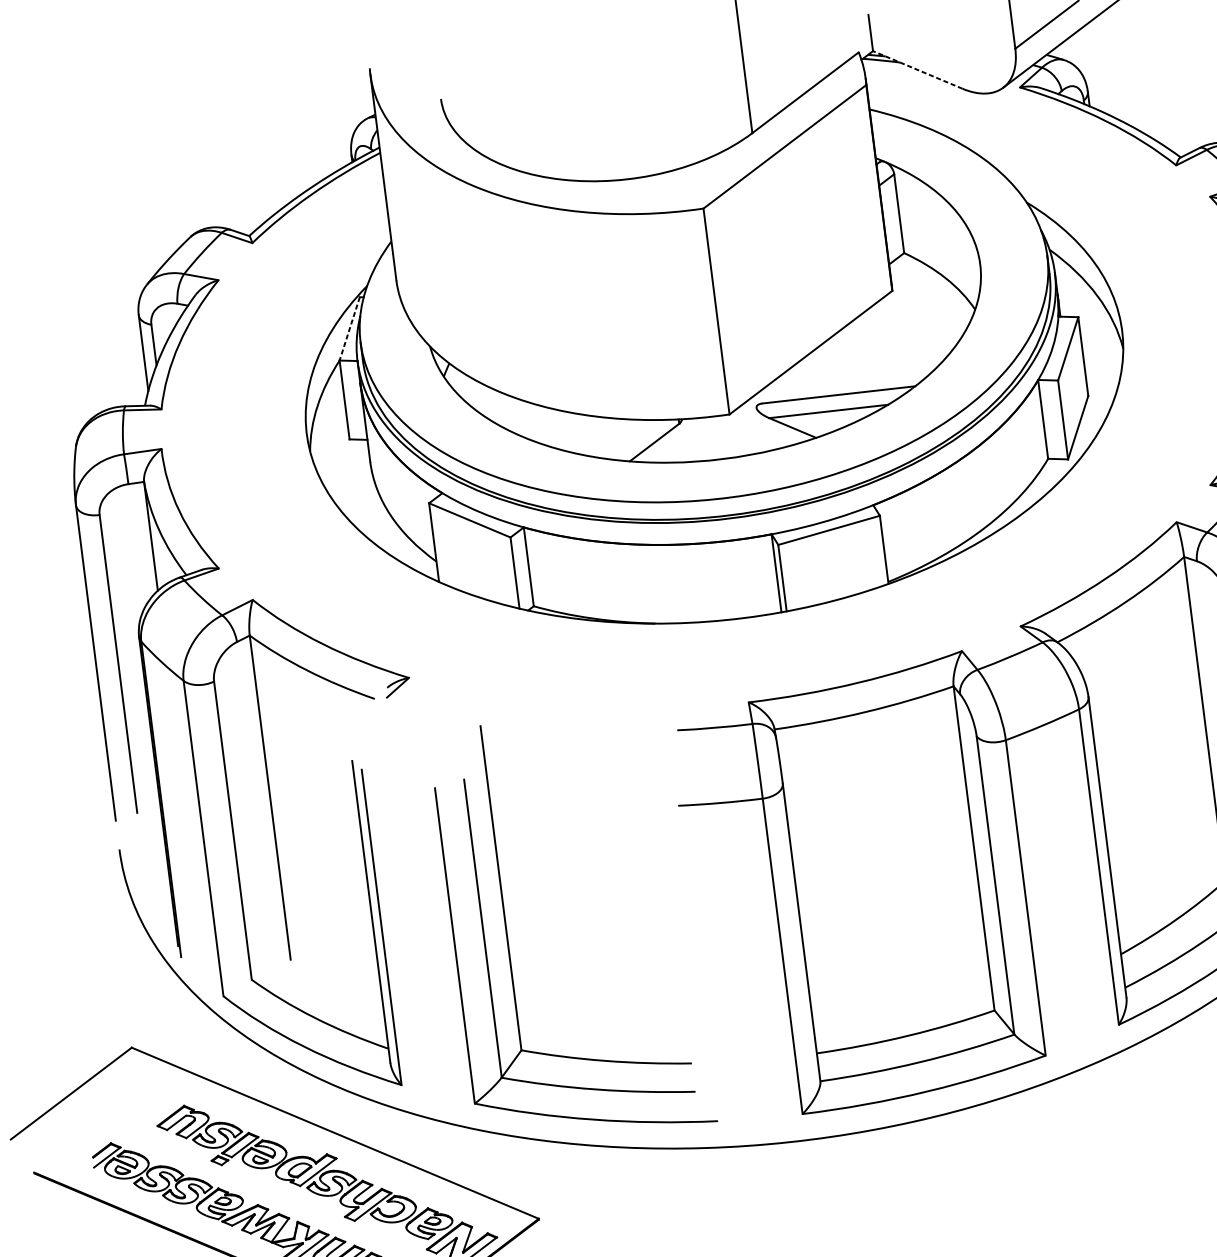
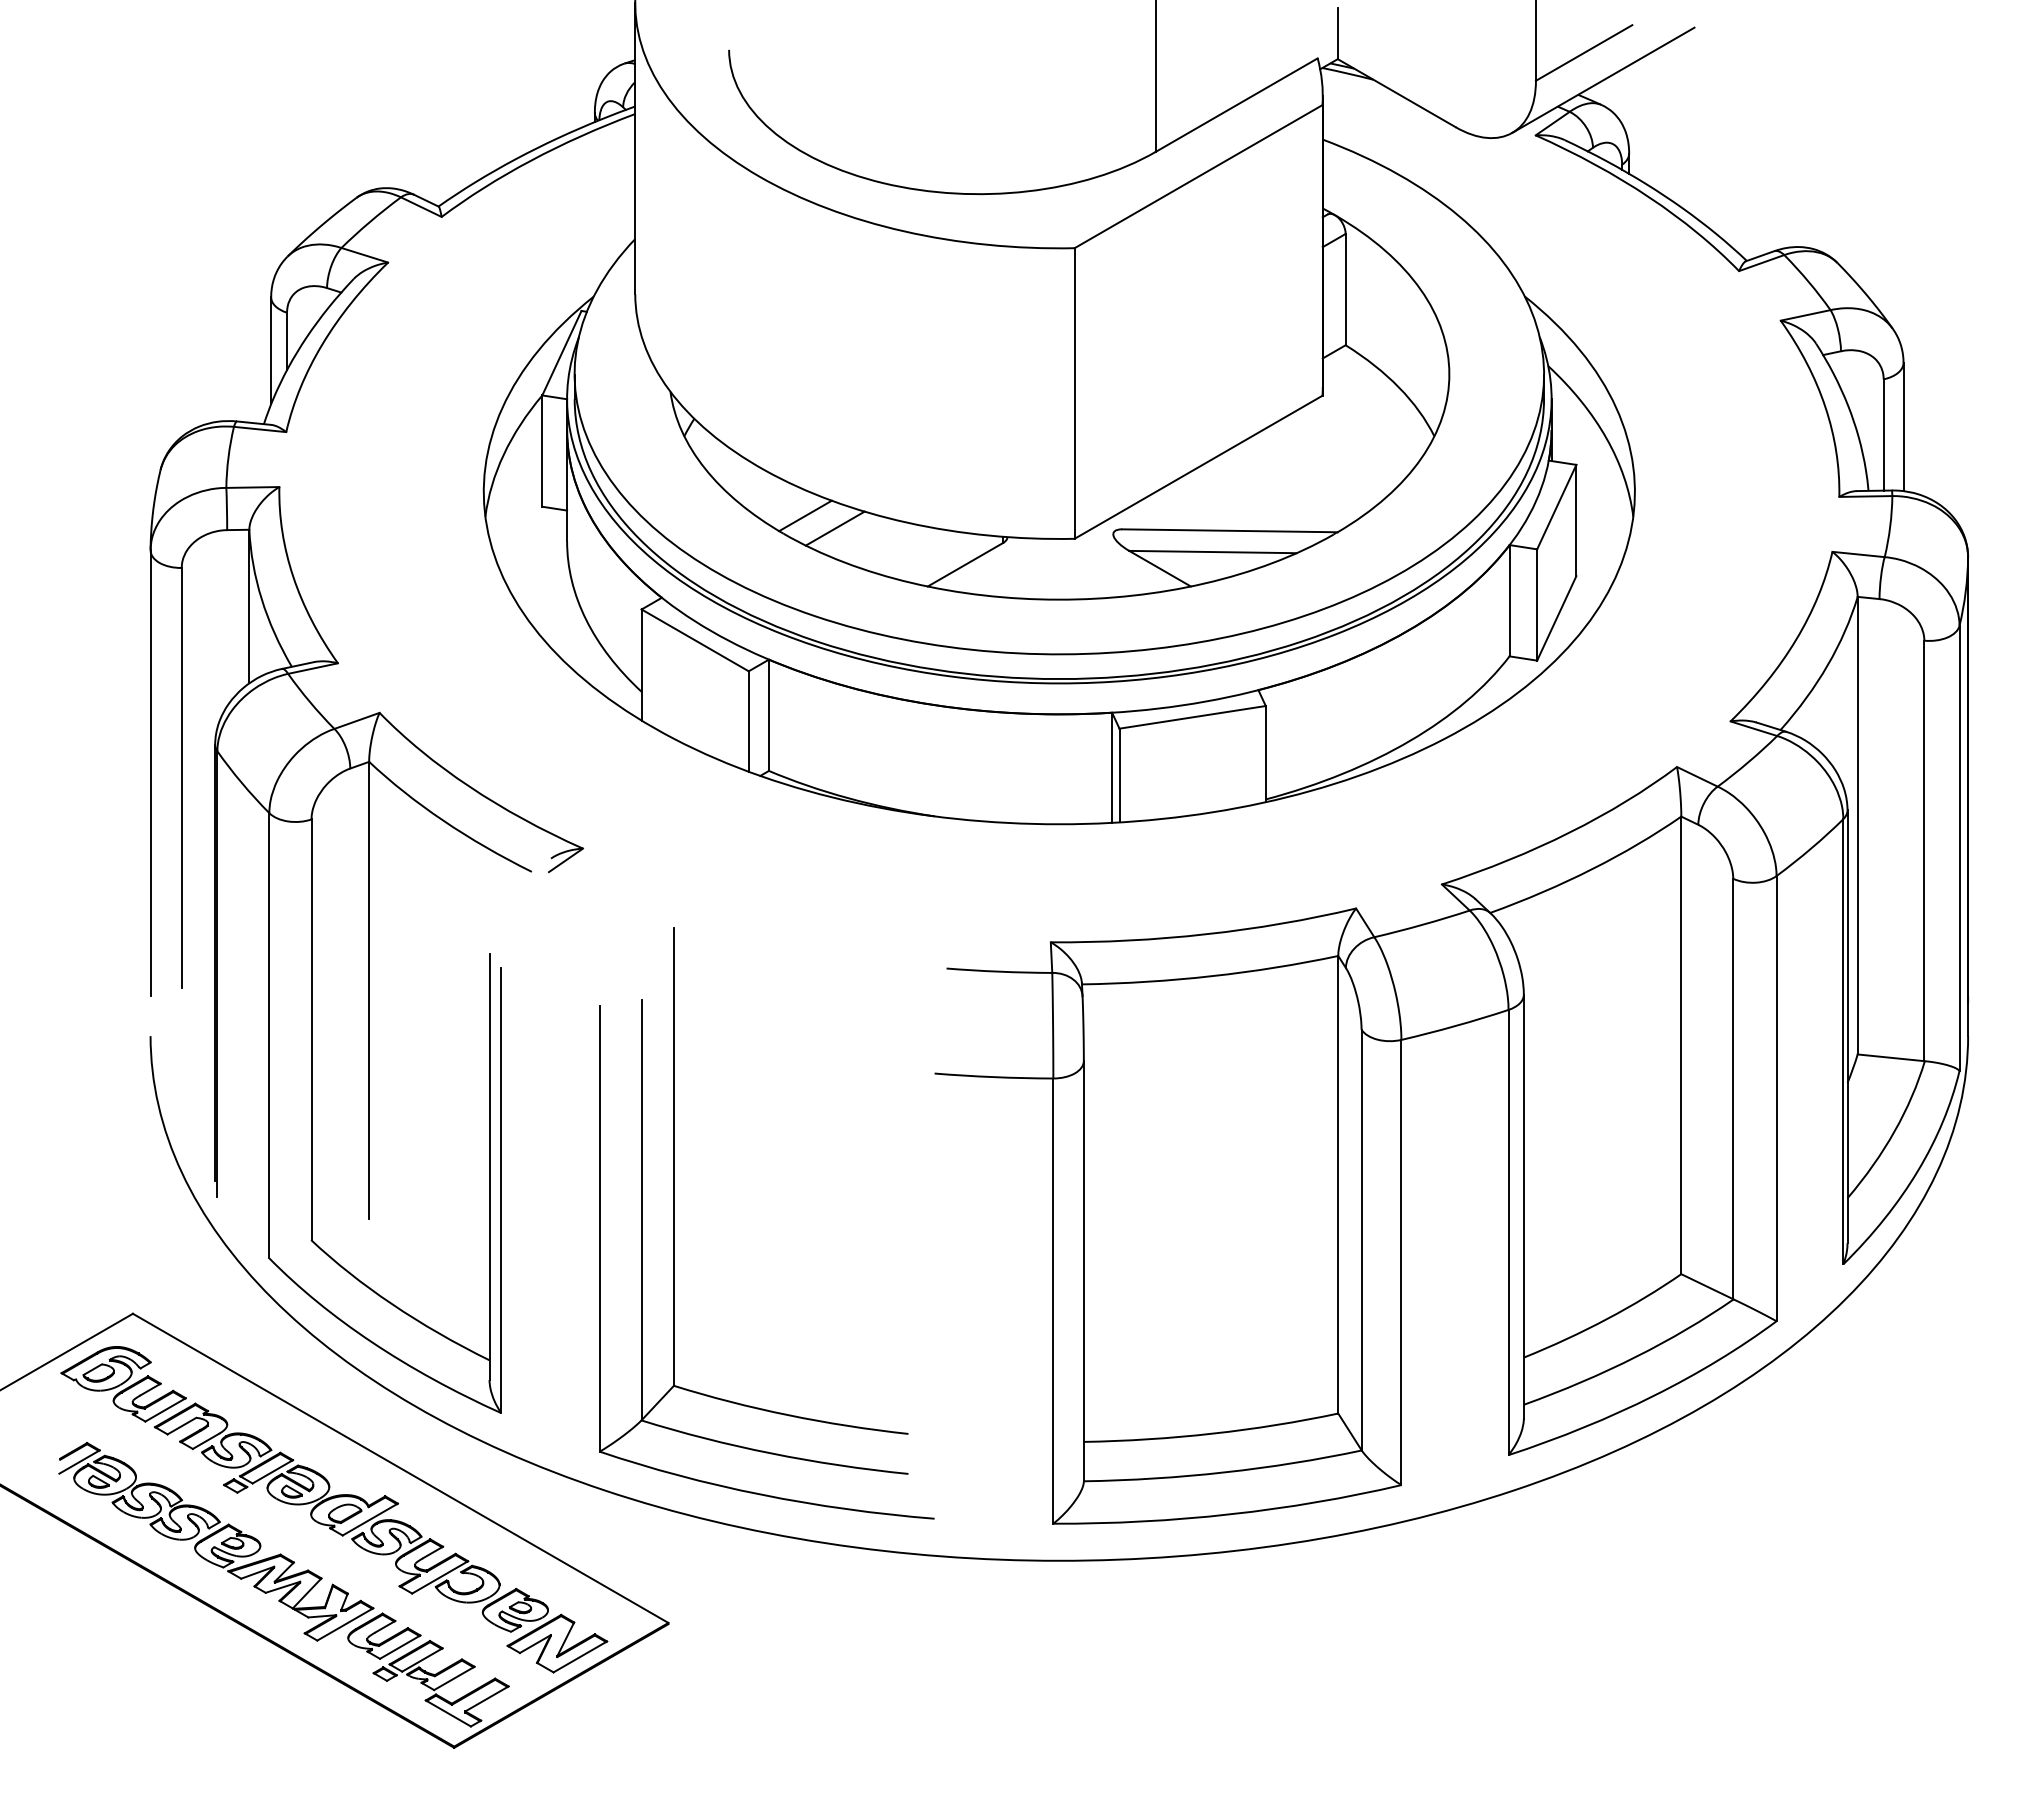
line: (917, 69) -> (1396, 92), dashed -> solid
line: (349, 329) -> (561, 353), dashed -> solid
line: (536, 422) -> (805, 515), added
line: (558, 428) -> (834, 528), added
part: (131, 1098) -> (123, 1384), added

